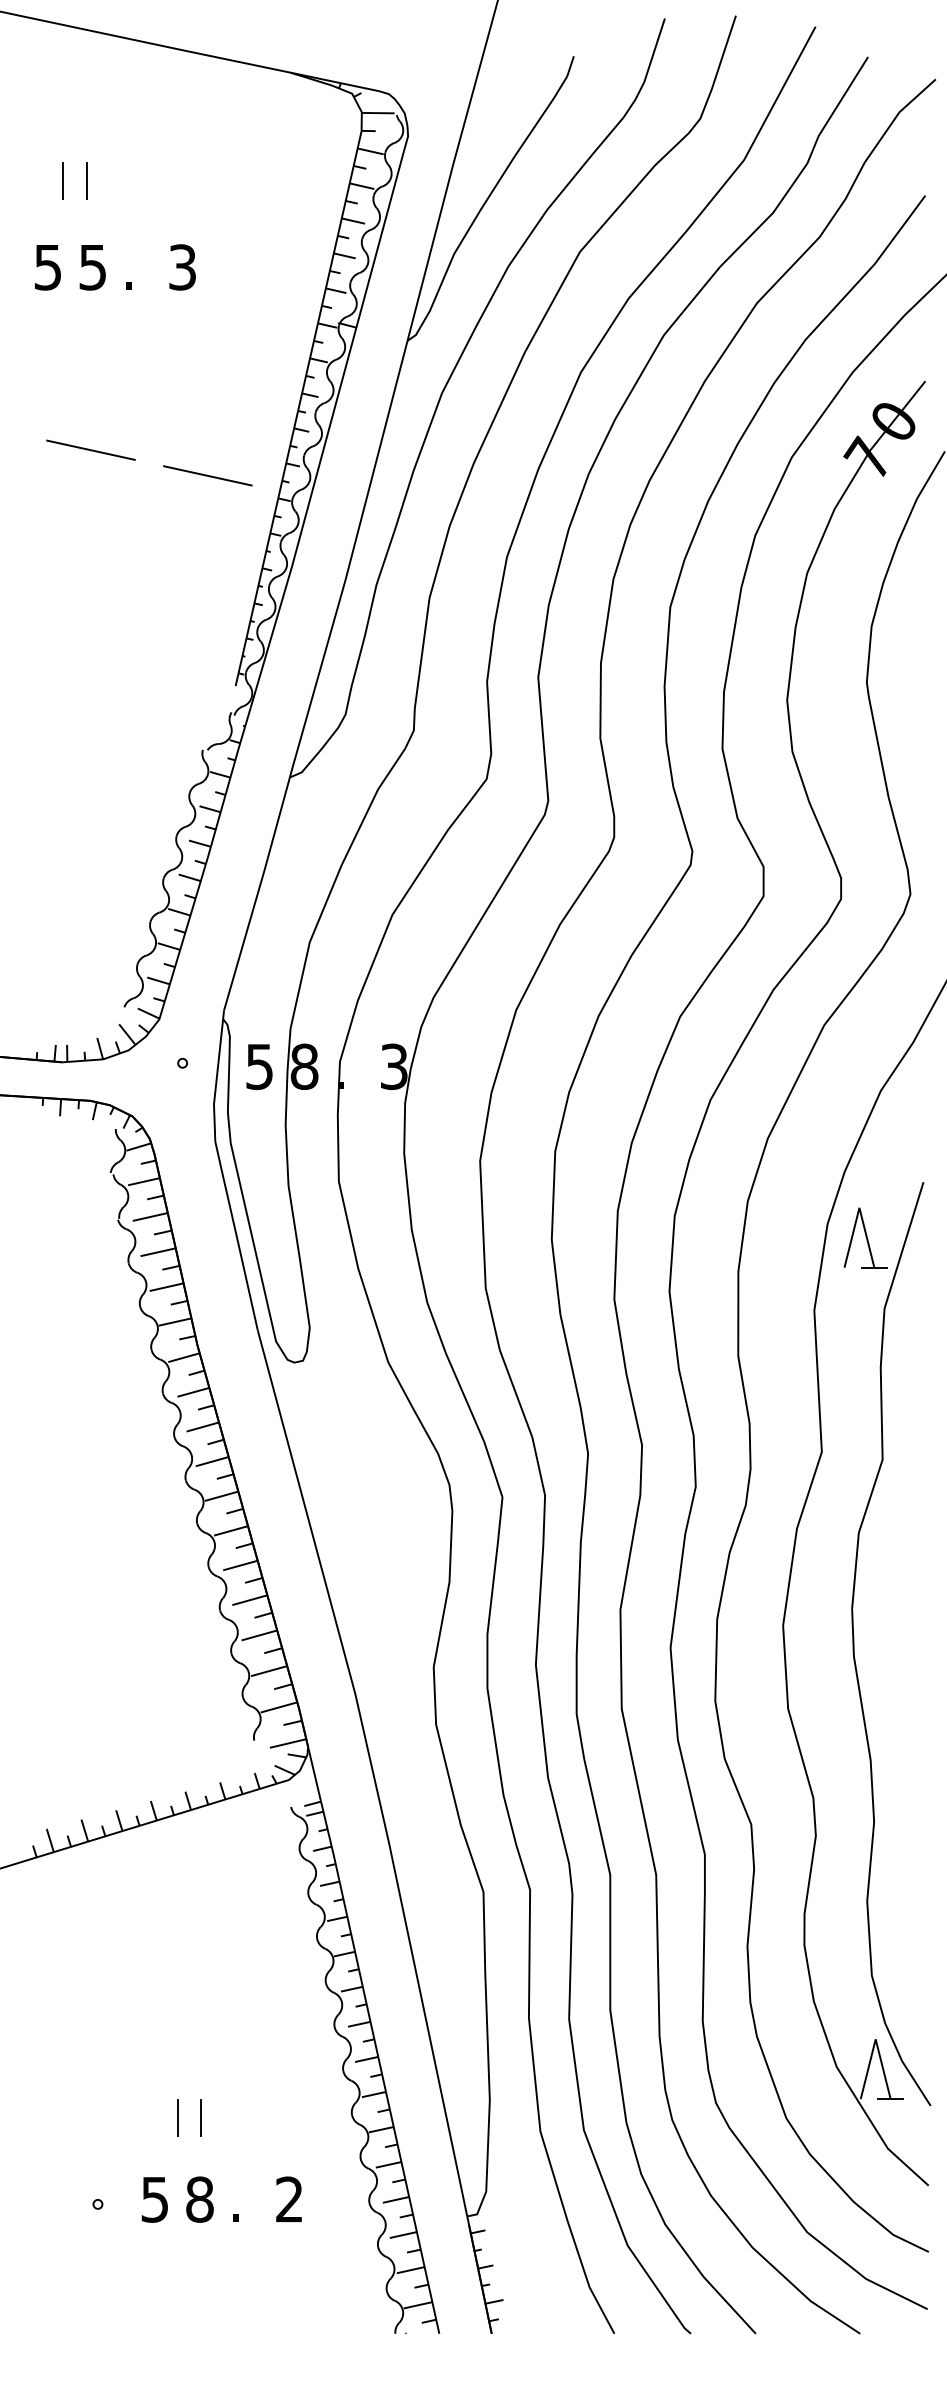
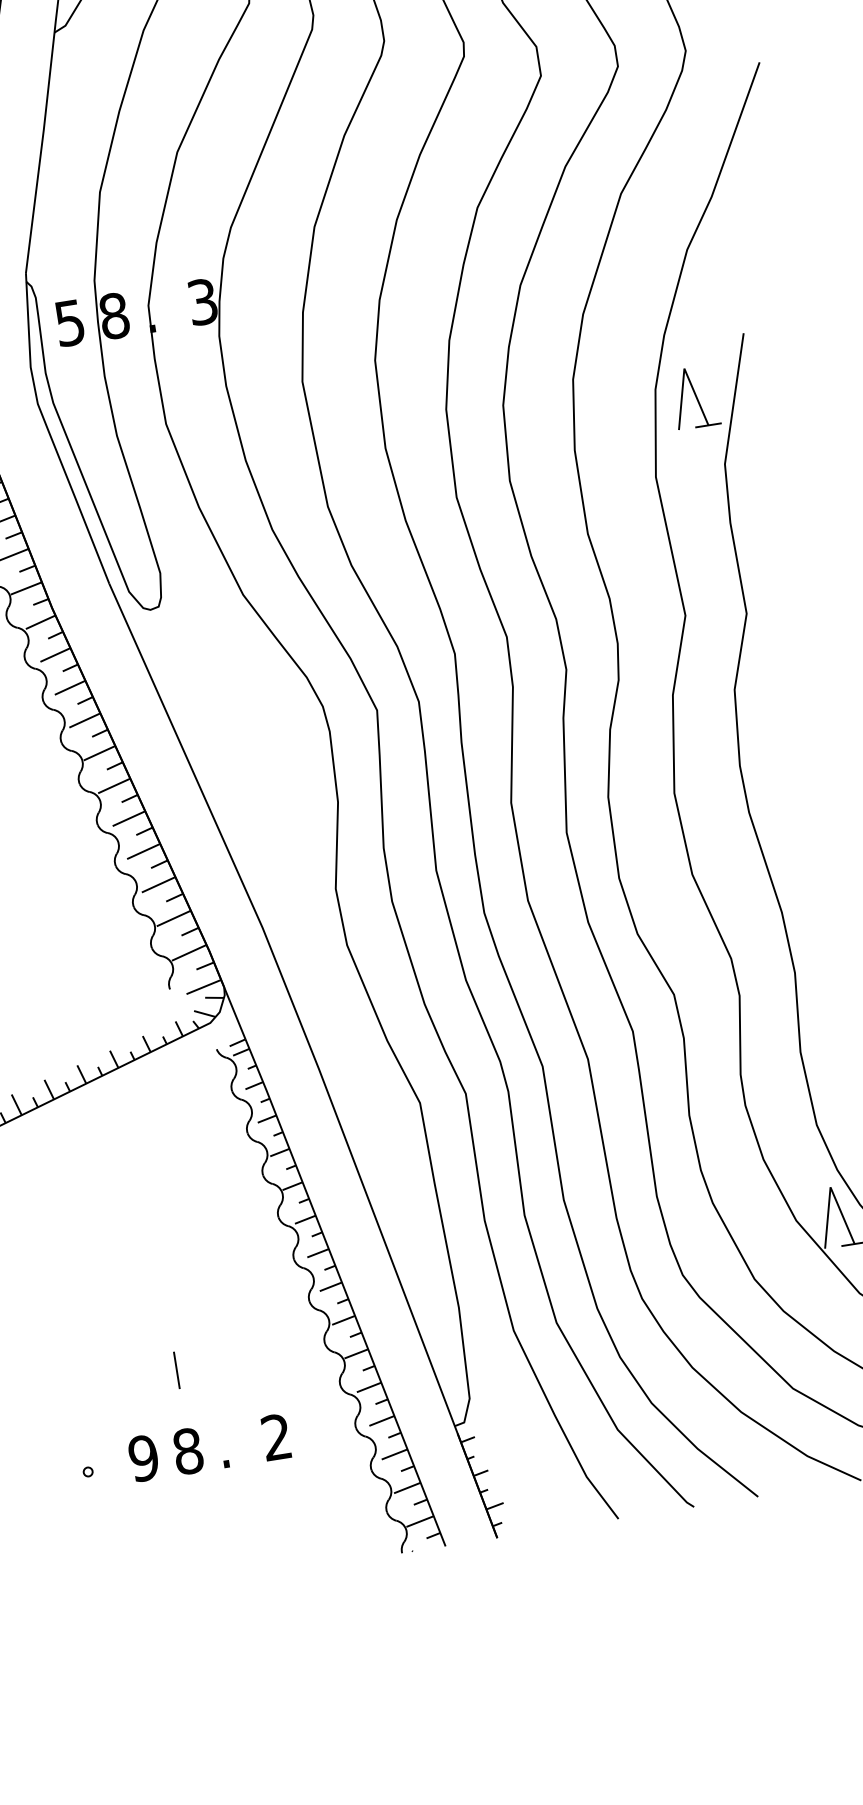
line: (177, 2117) -> (153, 1373), removed
text: (154, 2199) -> (143, 1458), 5 -> 9

